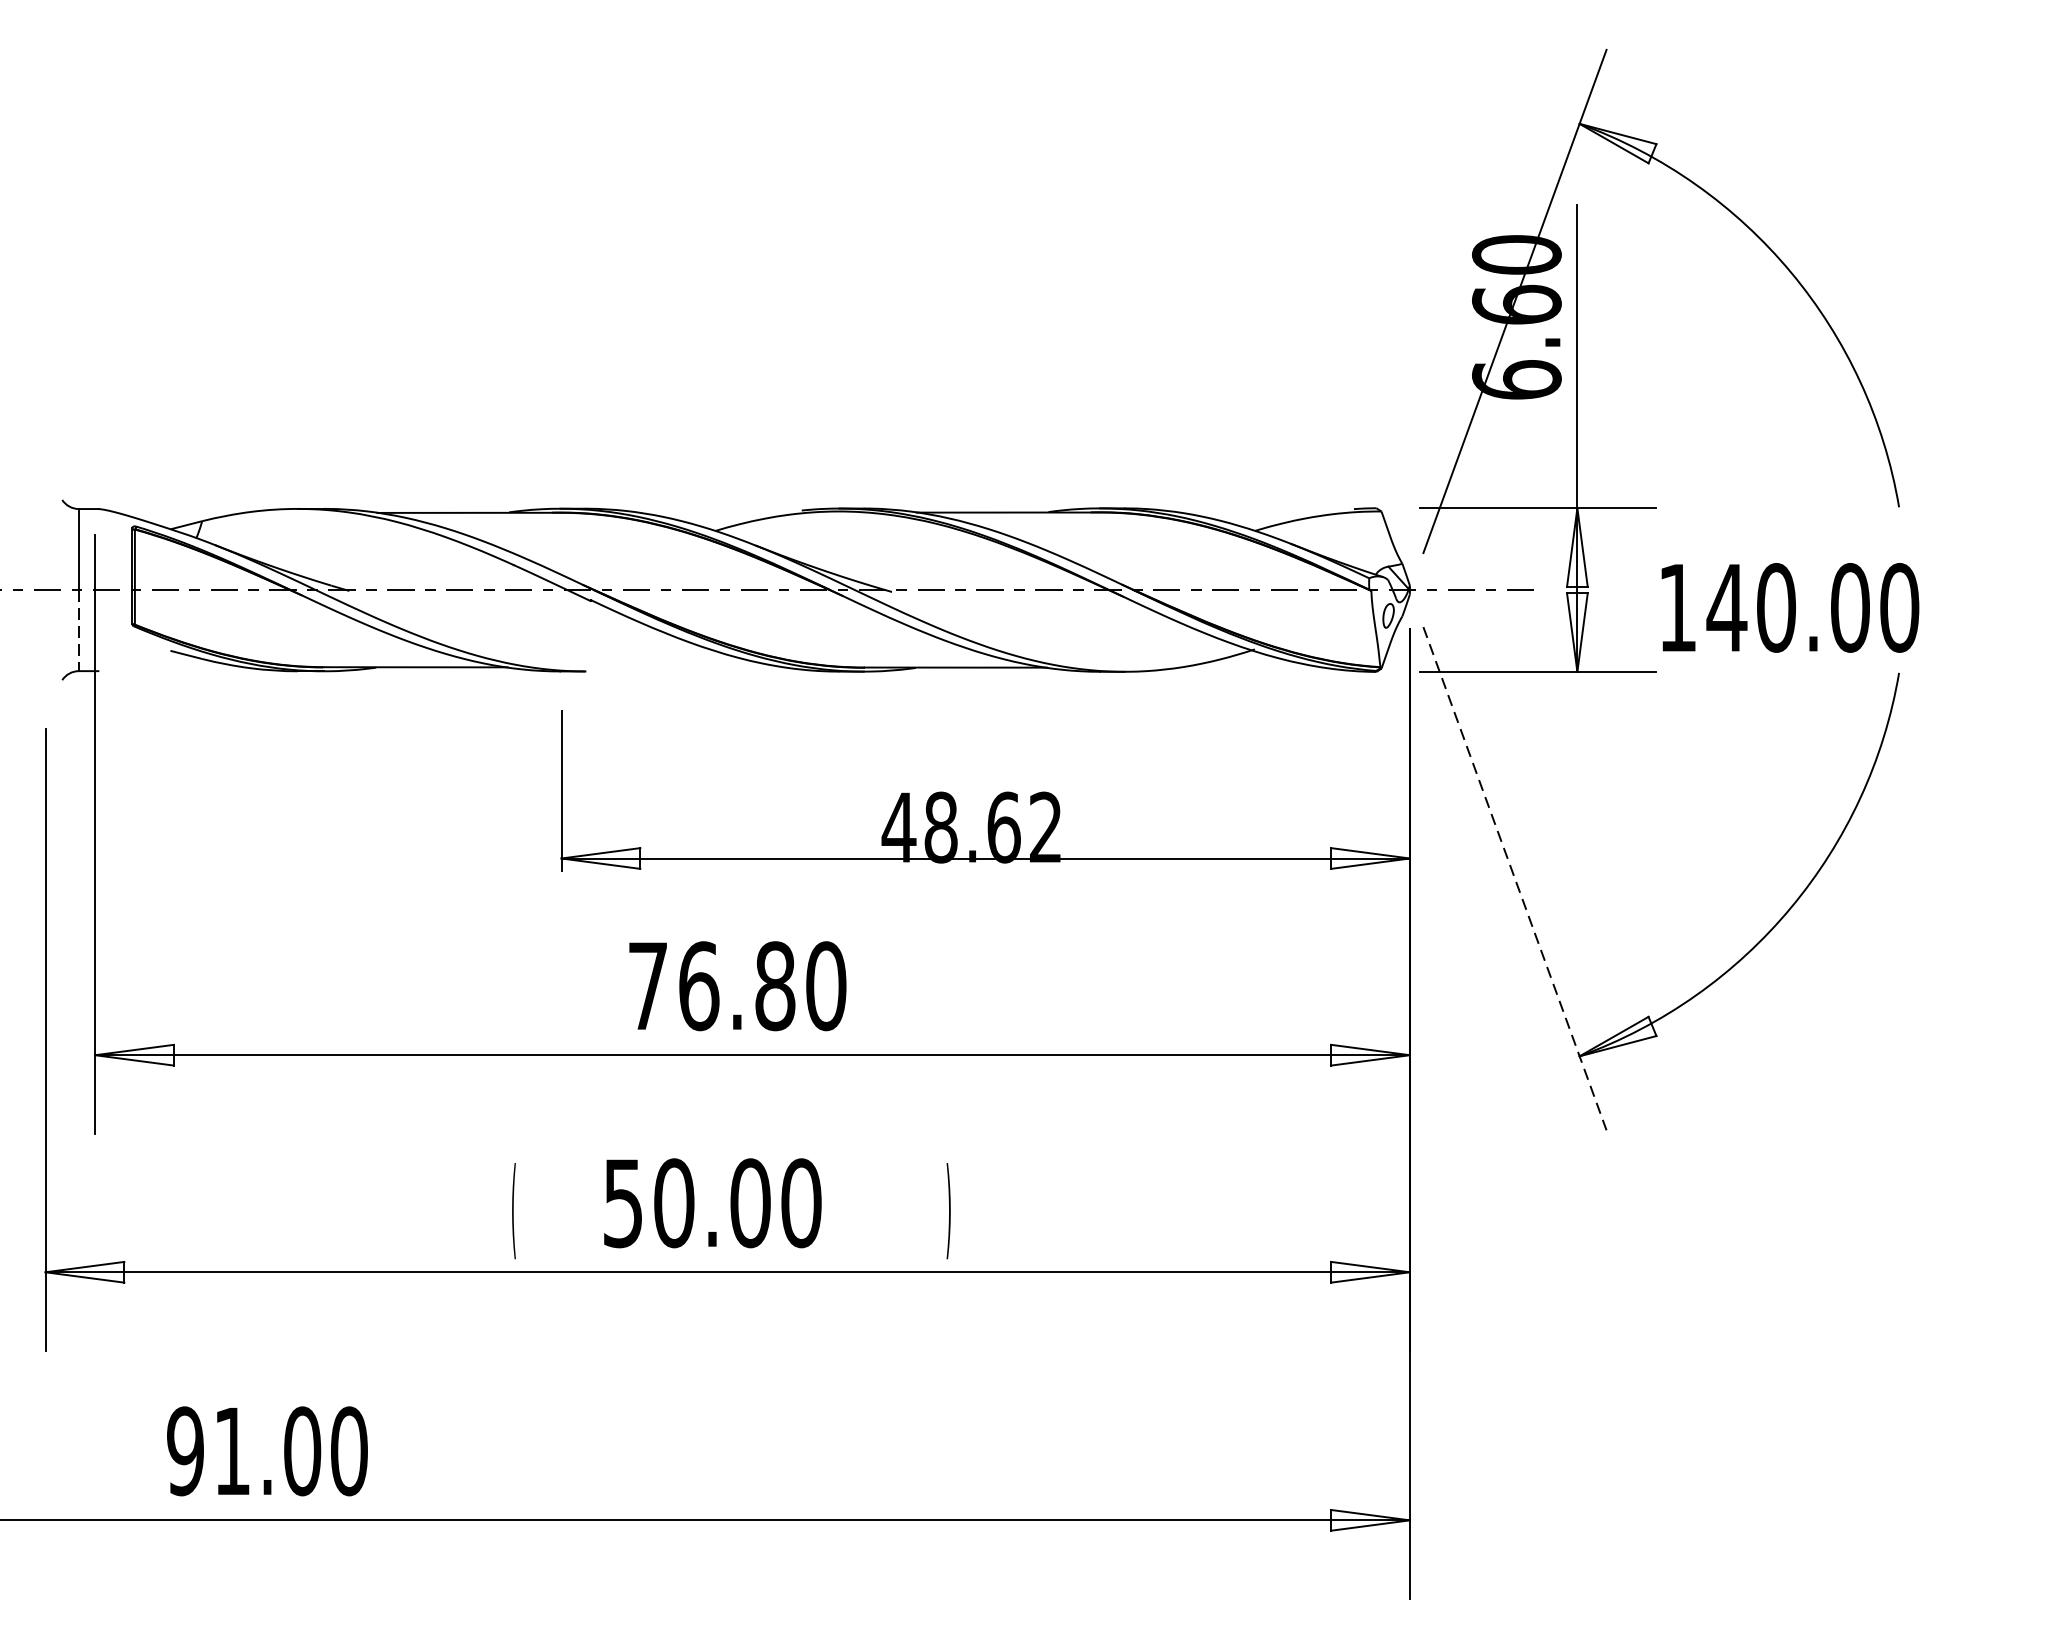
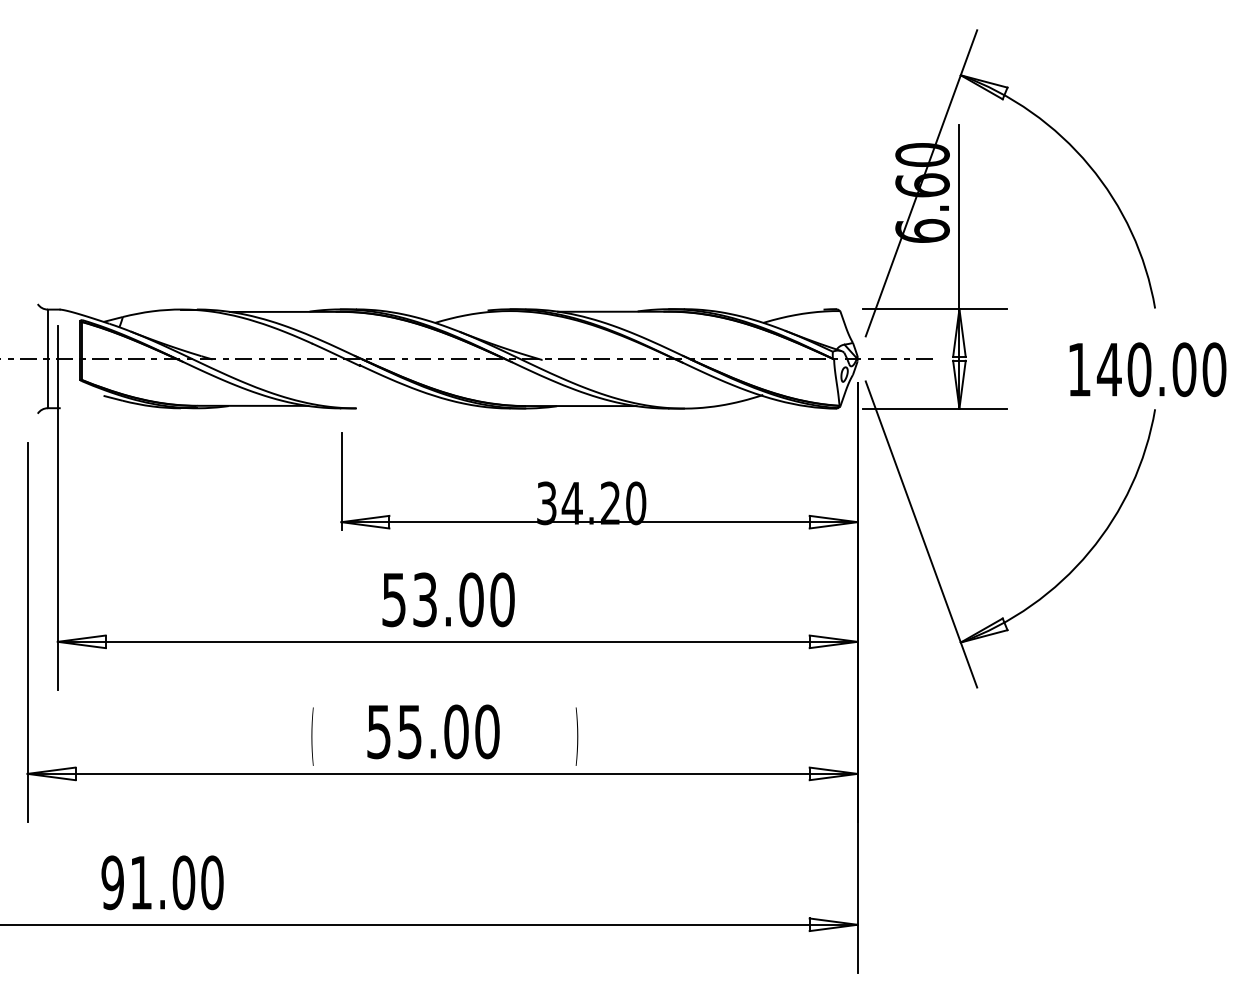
text: (1789, 607) -> (1147, 369), moved
line: (78, 630) -> (47, 383), dashed -> solid
text: (972, 827) -> (591, 503), 48.62 -> 34.20
line: (1515, 878) -> (921, 534), dashed -> solid
text: (711, 985) -> (432, 599), 76.80 -> 53.00
text: (673, 1202) -> (409, 731), 50.00 -> 55.00

